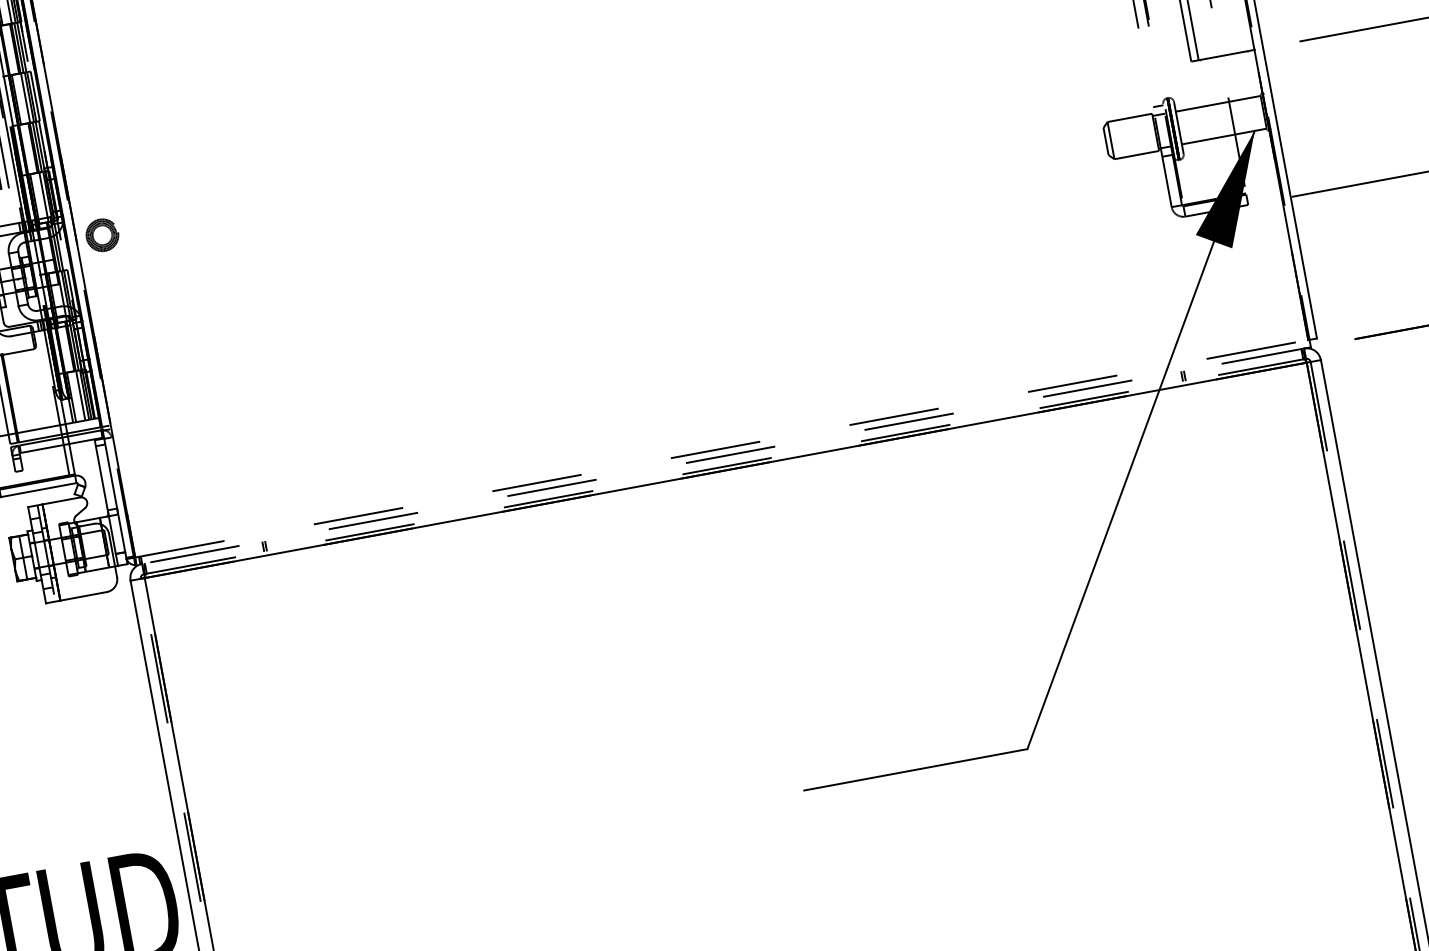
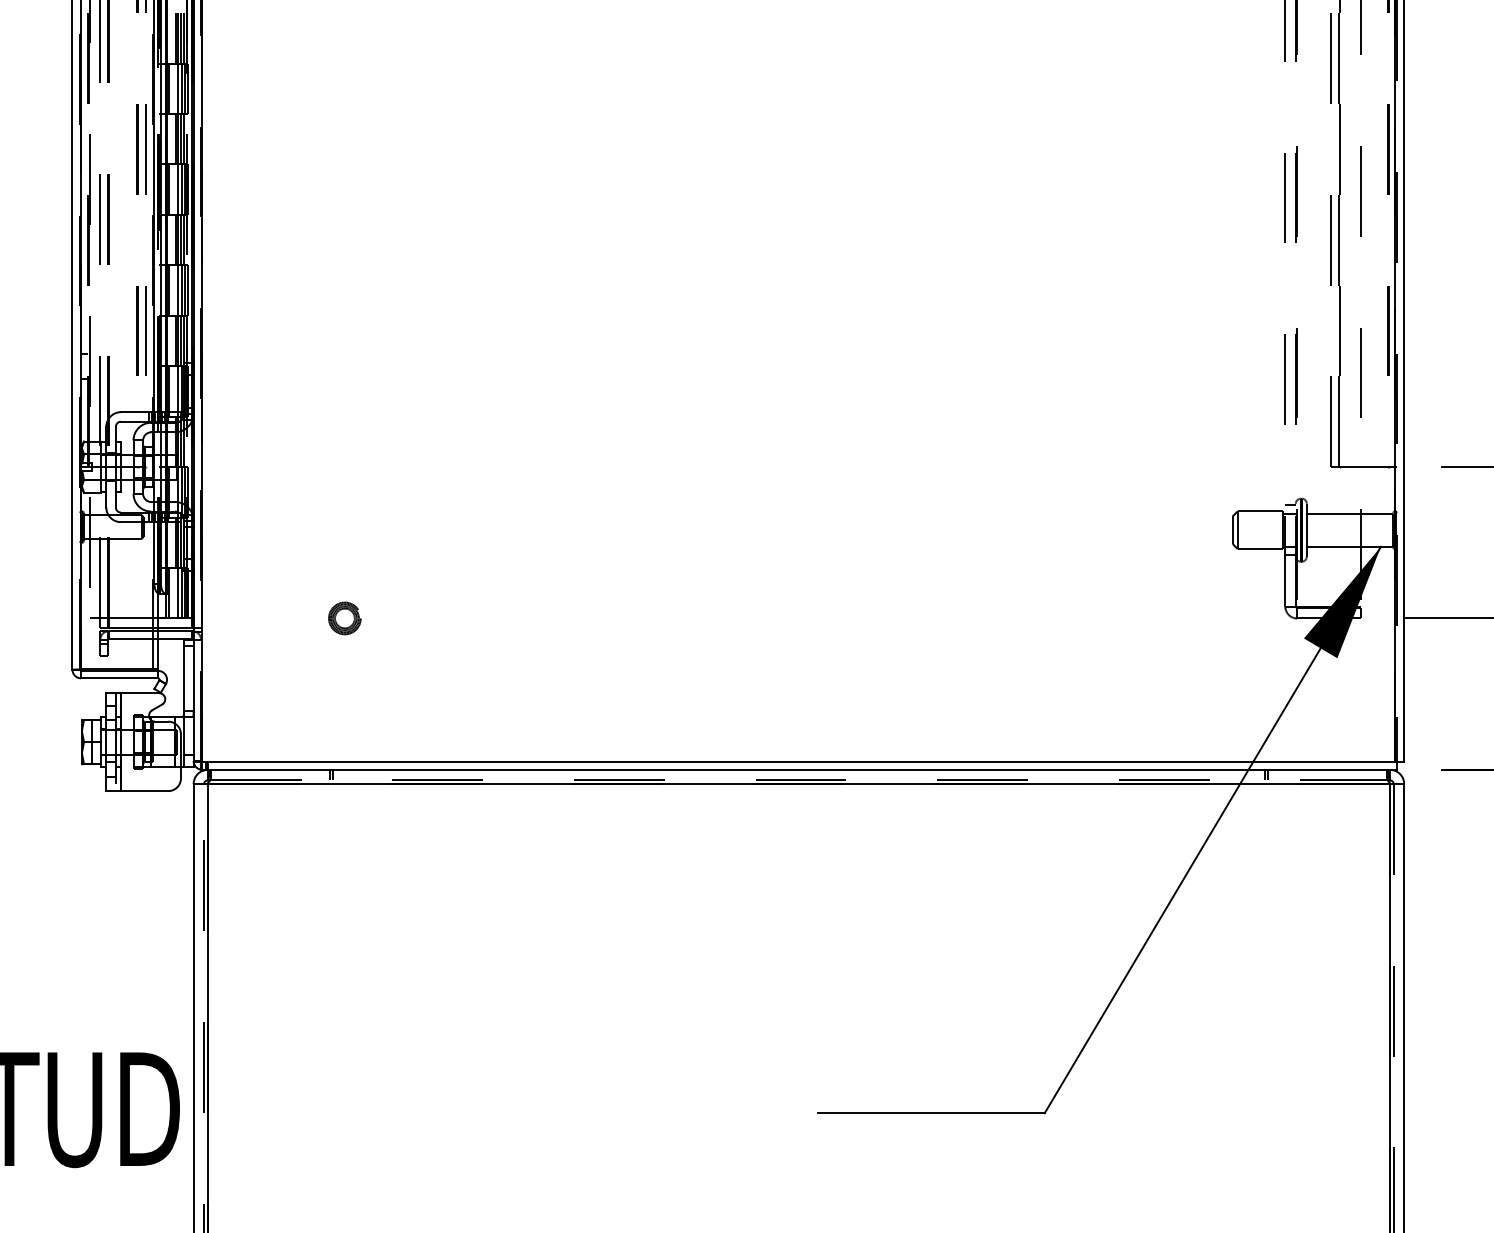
part: (102, 235) -> (344, 618), moved
line: (722, 448) -> (799, 762), dashed -> solid
line: (722, 455) -> (798, 769), dashed -> solid

